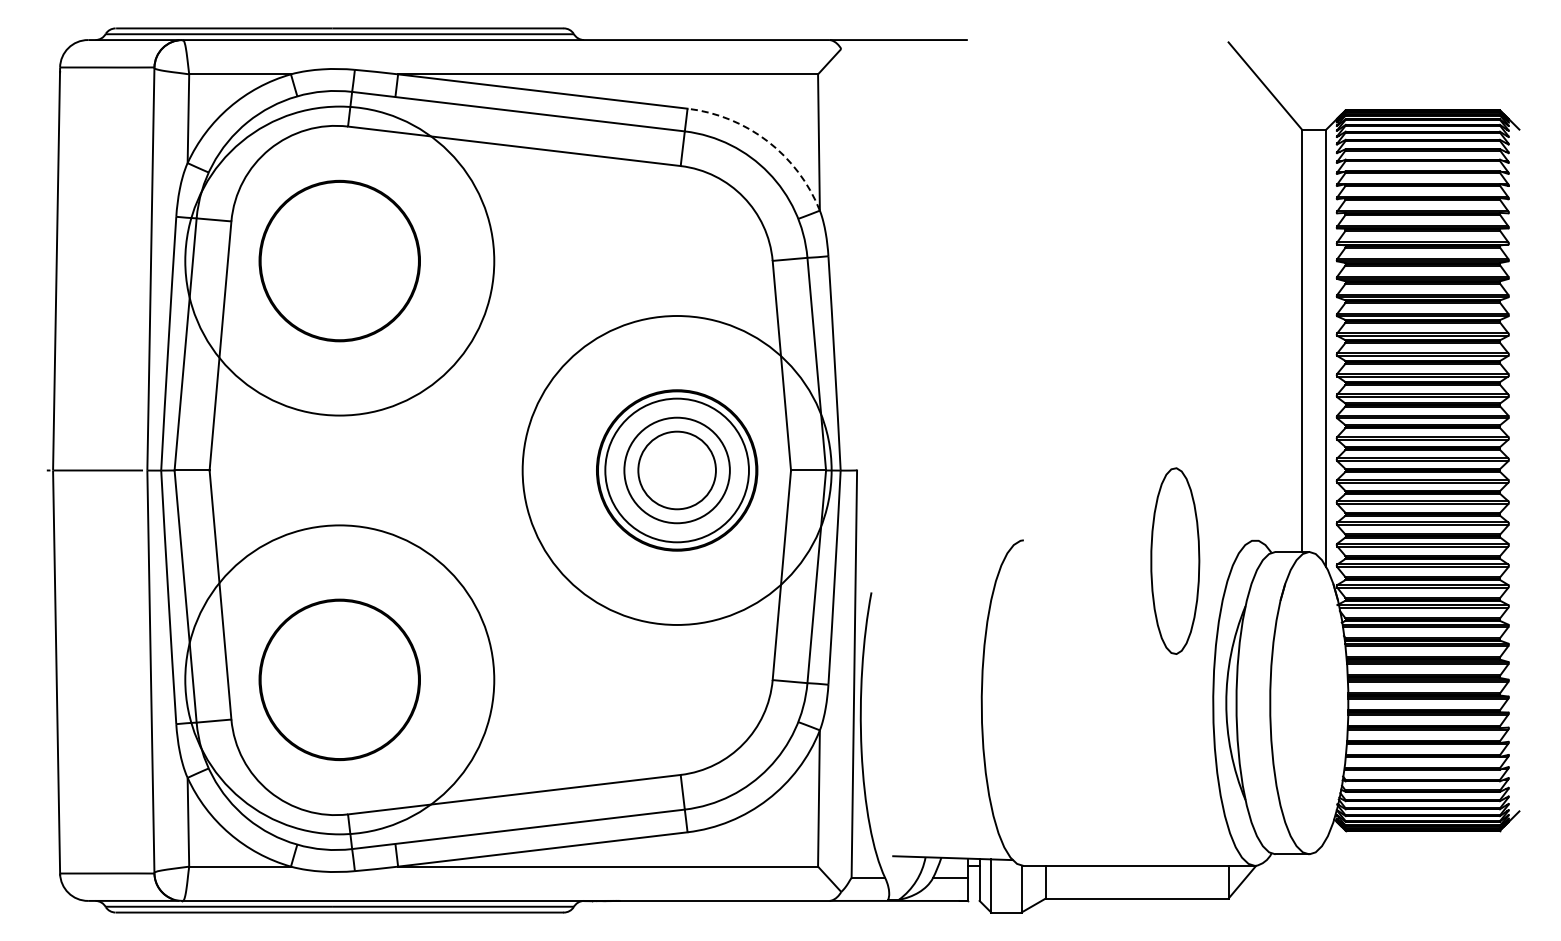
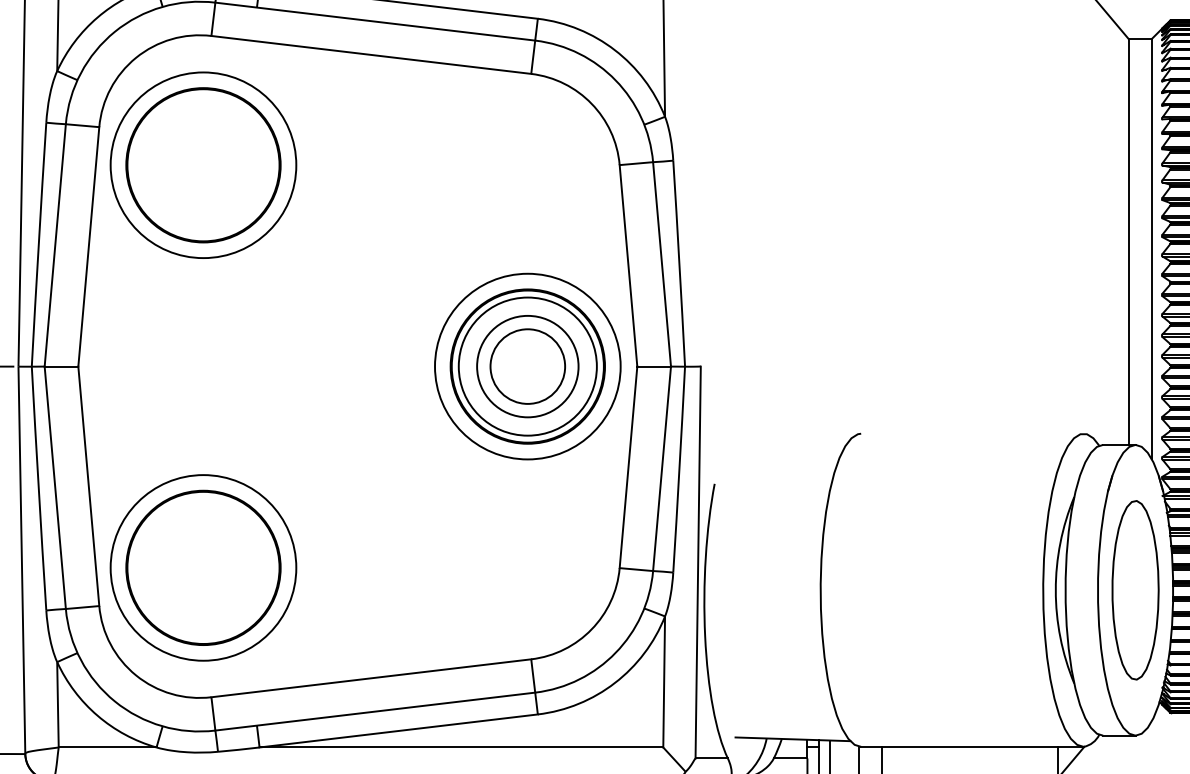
arc: (767, 141) -> (614, 50), dashed -> solid
circle: (339, 260) -> (203, 164), size x0.62
circle: (676, 470) -> (527, 366), size x0.62
part: (1175, 560) -> (1135, 589), moved
circle: (339, 679) -> (203, 567), size x0.62

